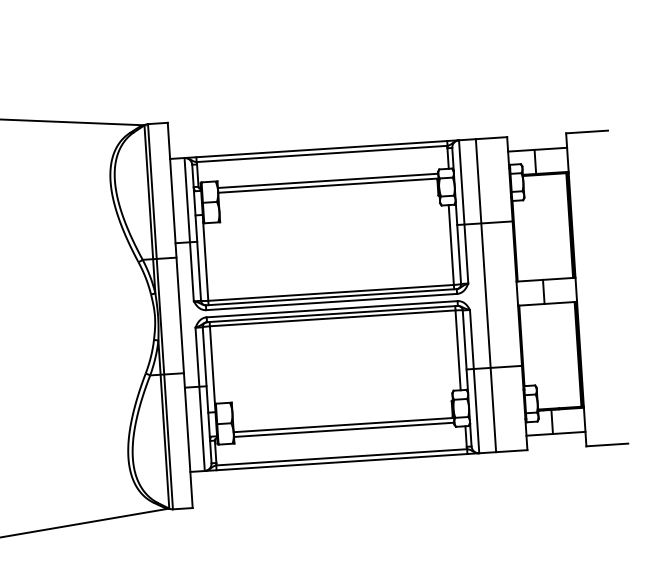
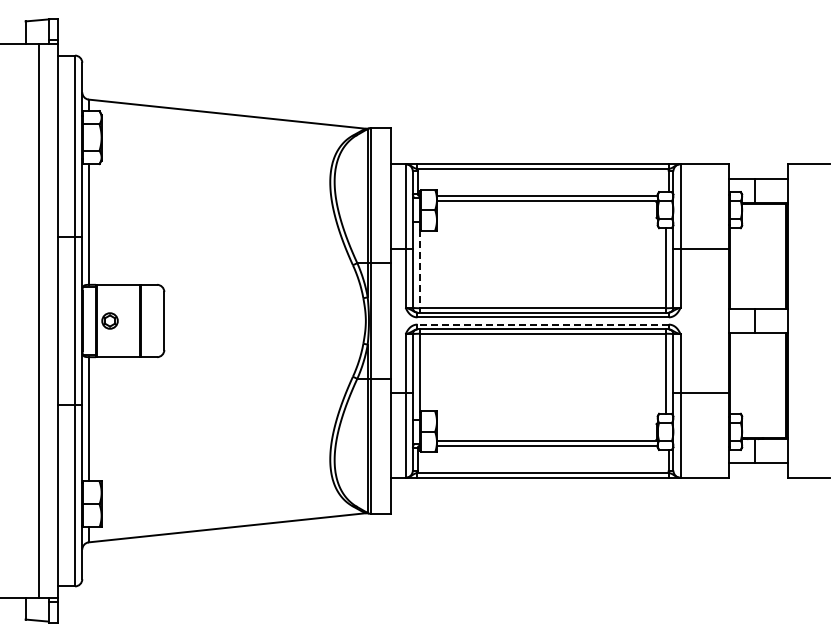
line: (206, 264) -> (420, 271), solid -> dashed
line: (485, 295) -> (697, 320), removed
line: (332, 309) -> (543, 324), solid -> dashed

